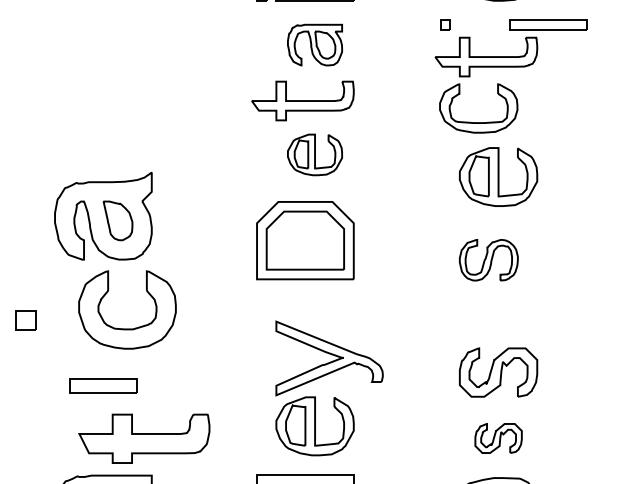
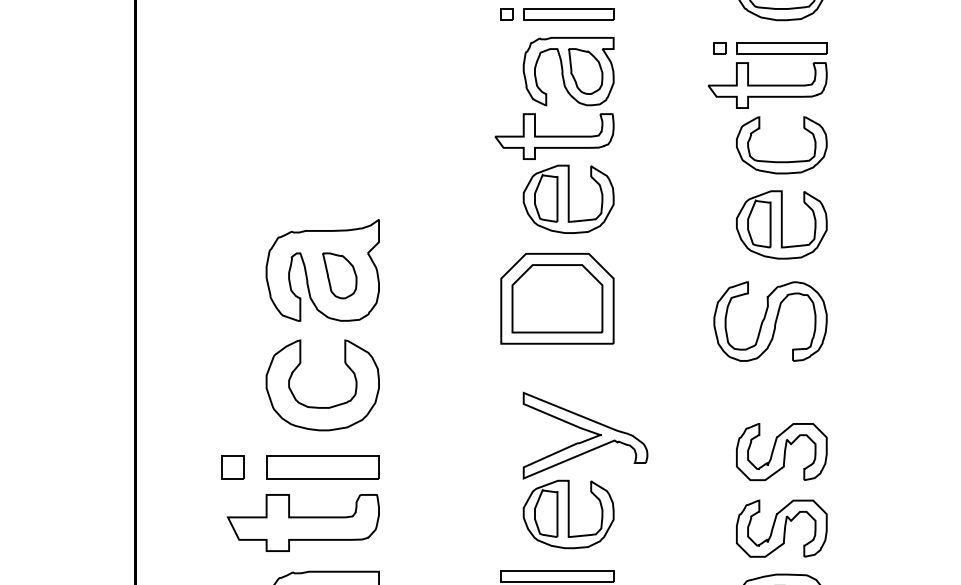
part: (548, 25) -> (781, 48), moved
part: (314, 44) -> (568, 71), size x1.43
part: (478, 122) -> (781, 161), moved
part: (314, 154) -> (568, 198), size x1.43
part: (488, 260) -> (770, 321), size x1.67
part: (25, 320) -> (232, 467), moved
part: (122, 328) -> (317, 406), moved
part: (103, 385) -> (322, 467), size x1.43
part: (143, 438) -> (302, 522), moved
part: (498, 438) -> (781, 528), size x1.67

